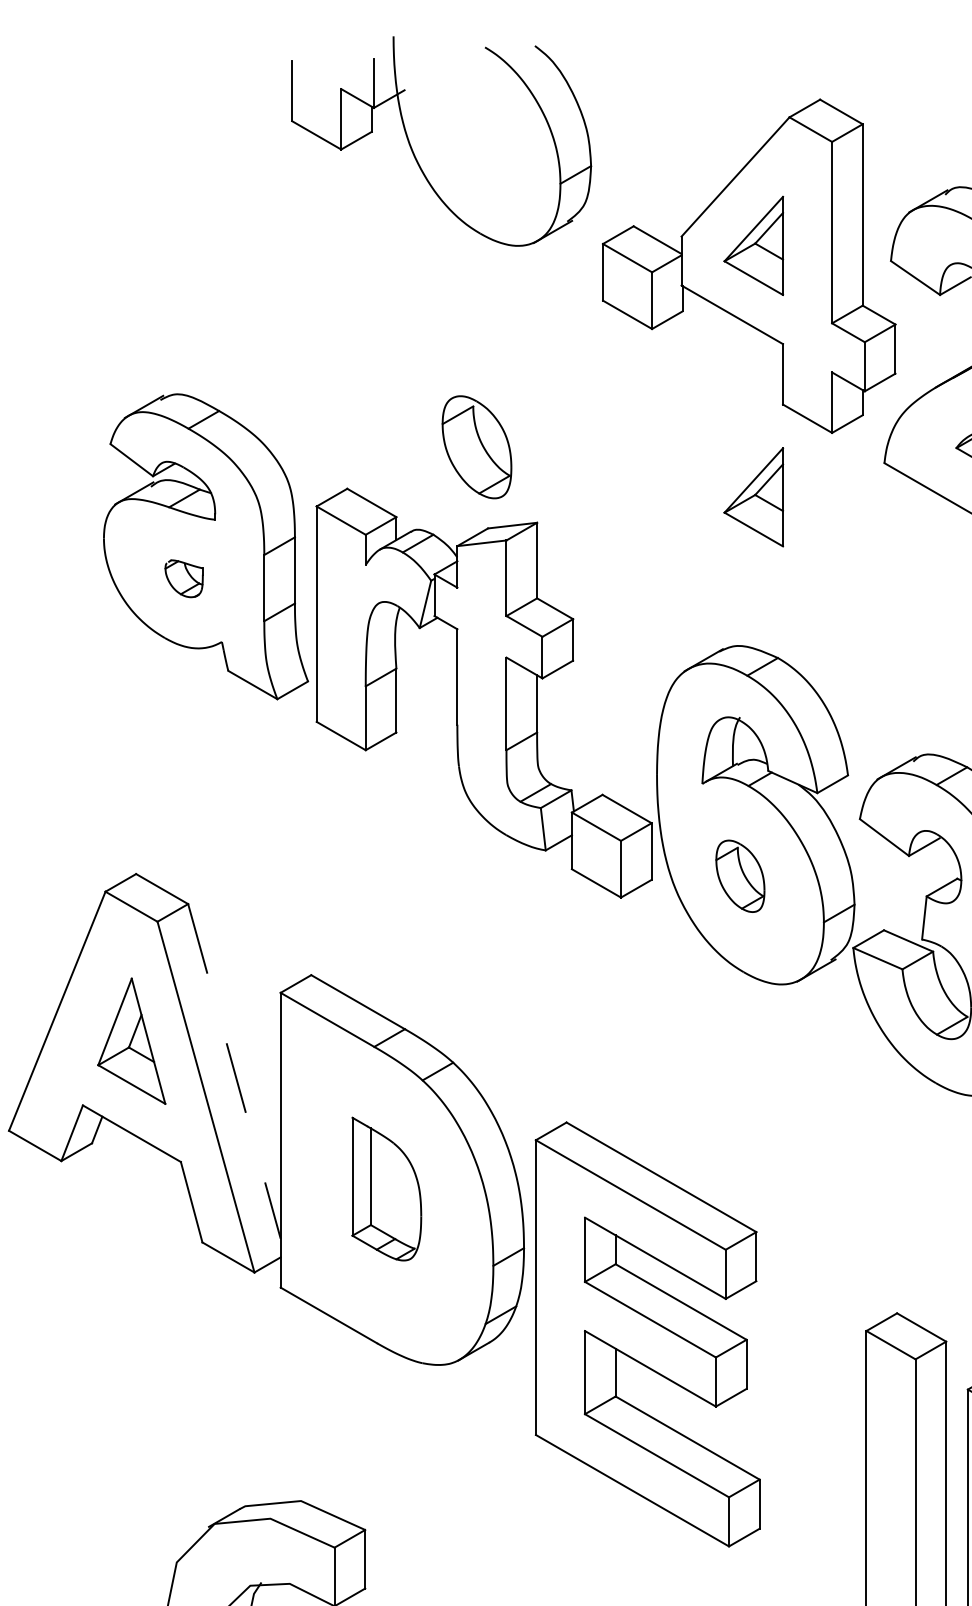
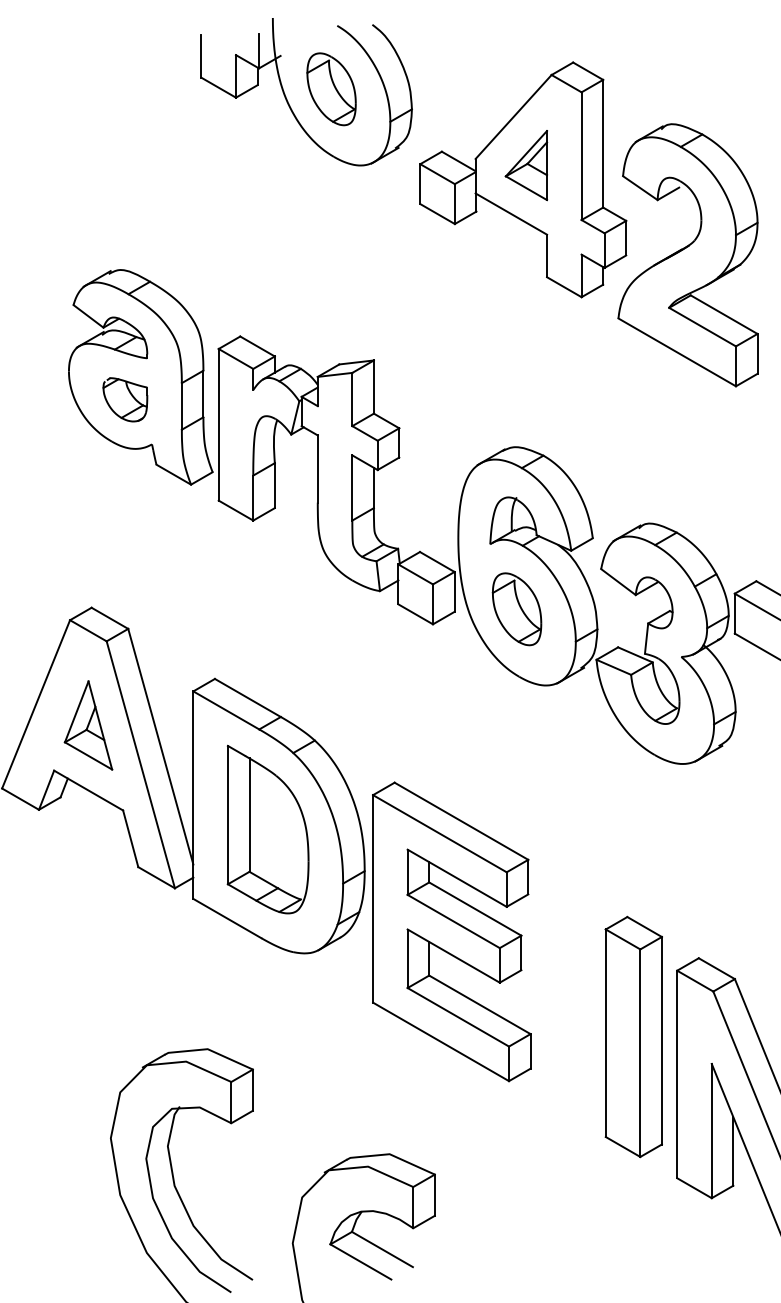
part: (476, 447) -> (331, 89), moved
part: (753, 497) -> (526, 342), removed
part: (184, 578) -> (125, 399), size x1.67
part: (739, 876) -> (516, 609), size x1.43
line: (233, 1072) -> (160, 747), dashed -> solid
part: (385, 1189) -> (267, 829), size x1.67

